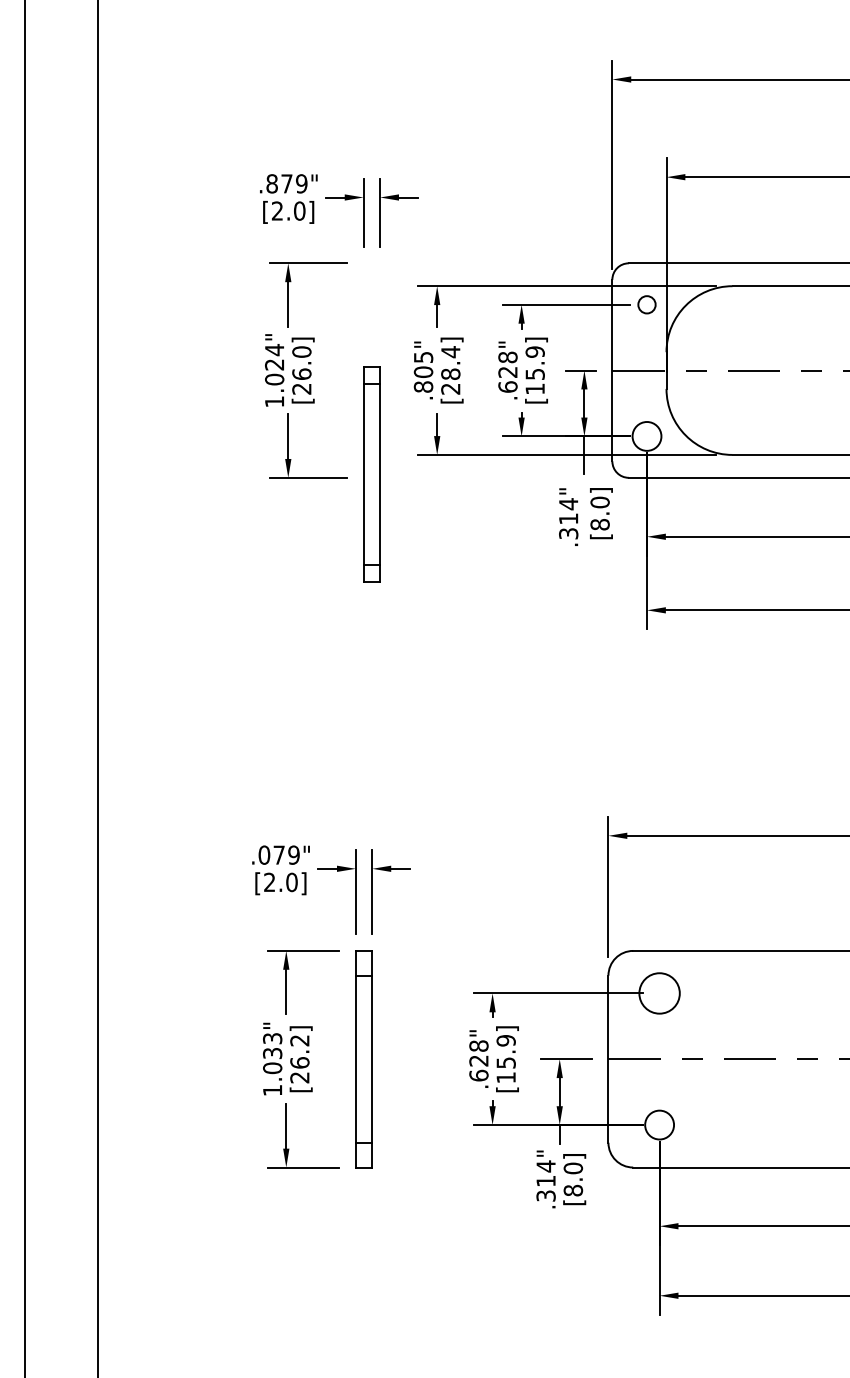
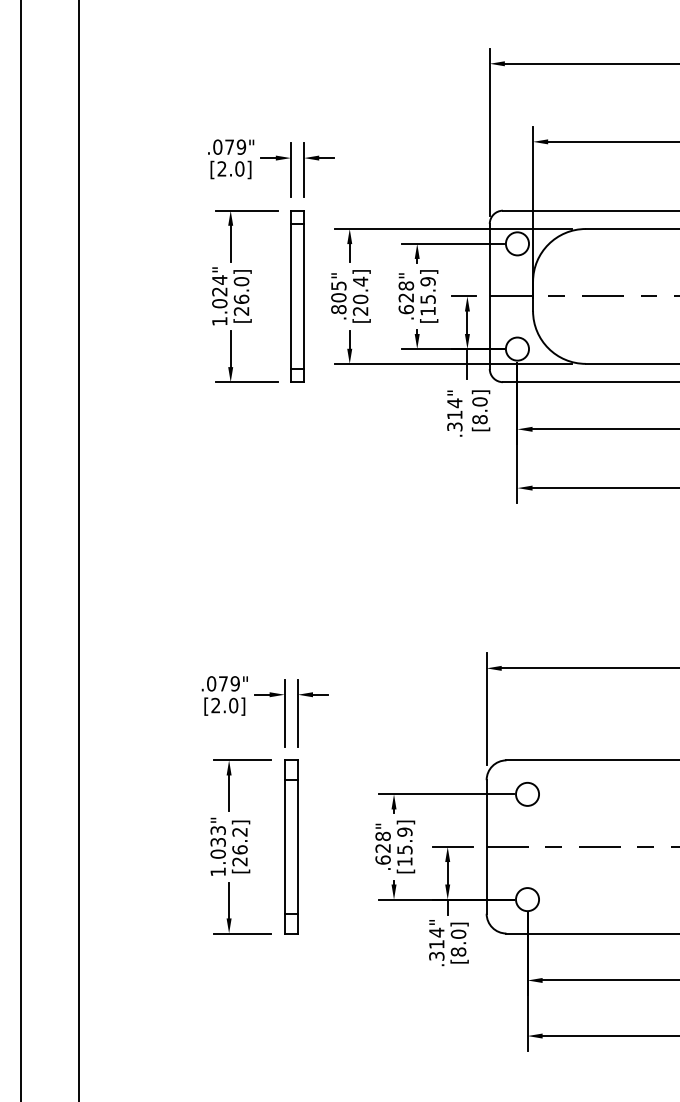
text: (271, 183) -> (217, 146), .879" -> .079"
circle: (646, 304) -> (517, 243), size x1.67
text: (450, 374) -> (360, 299), [28.4] -> [20.4]
part: (371, 474) -> (297, 296), moved
circle: (659, 993) -> (527, 794), size x0.71

